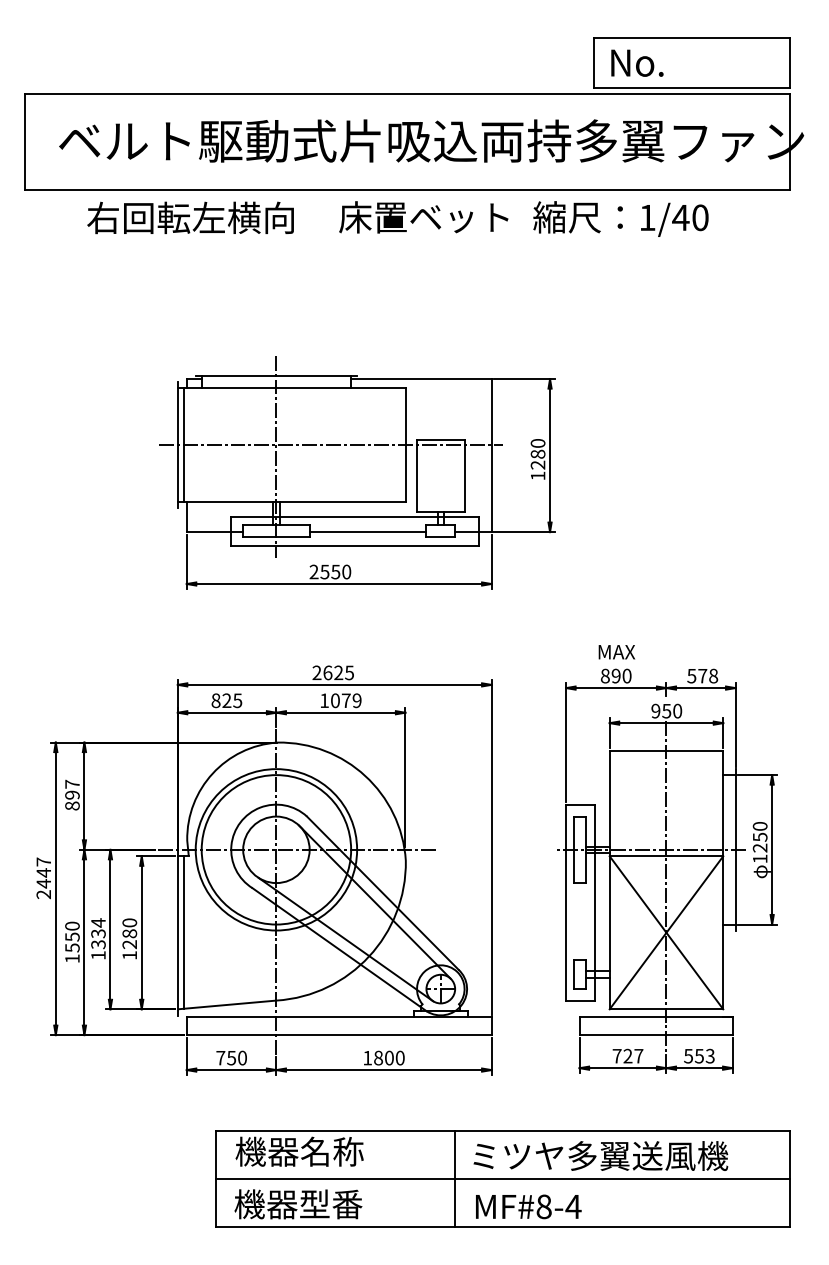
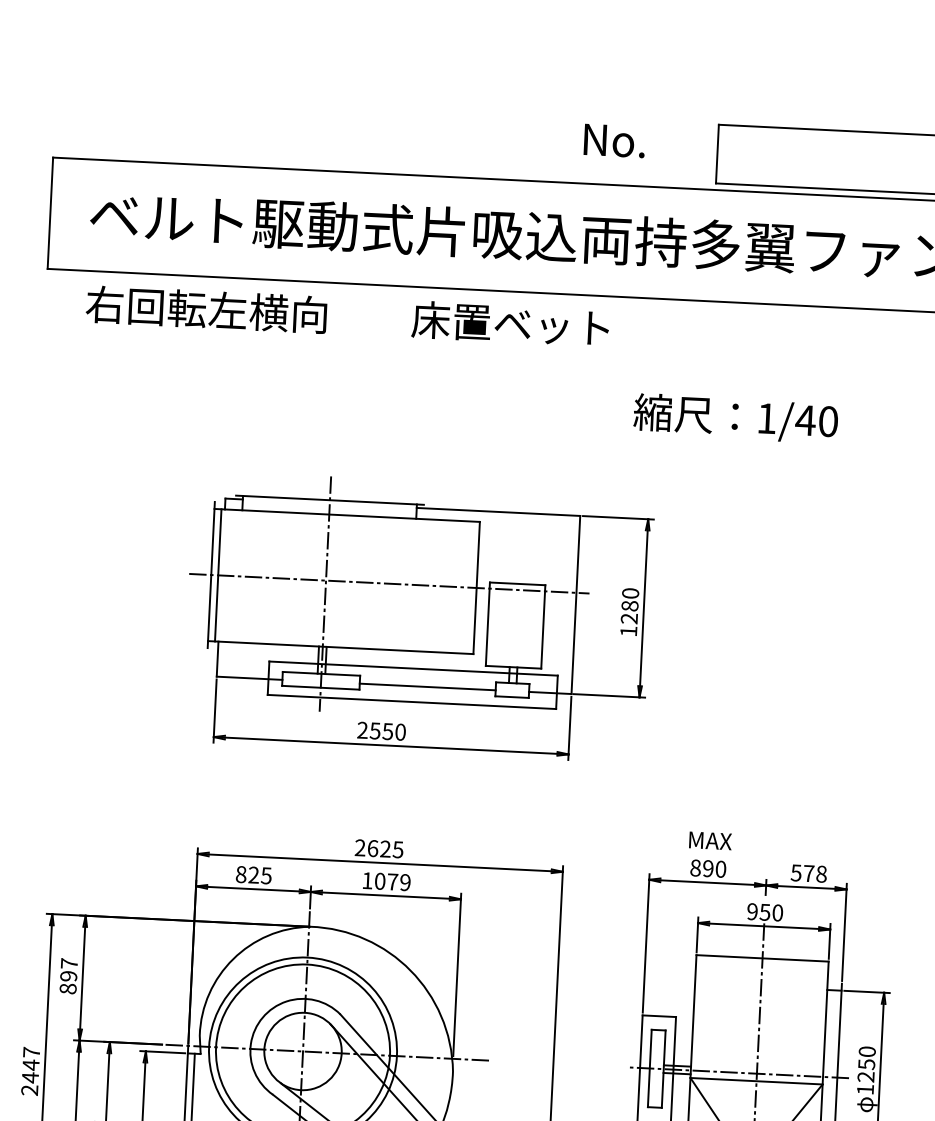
text: (637, 62) -> (614, 140), moved
text: (190, 217) -> (206, 309), moved
text: (620, 218) -> (735, 417), moved

